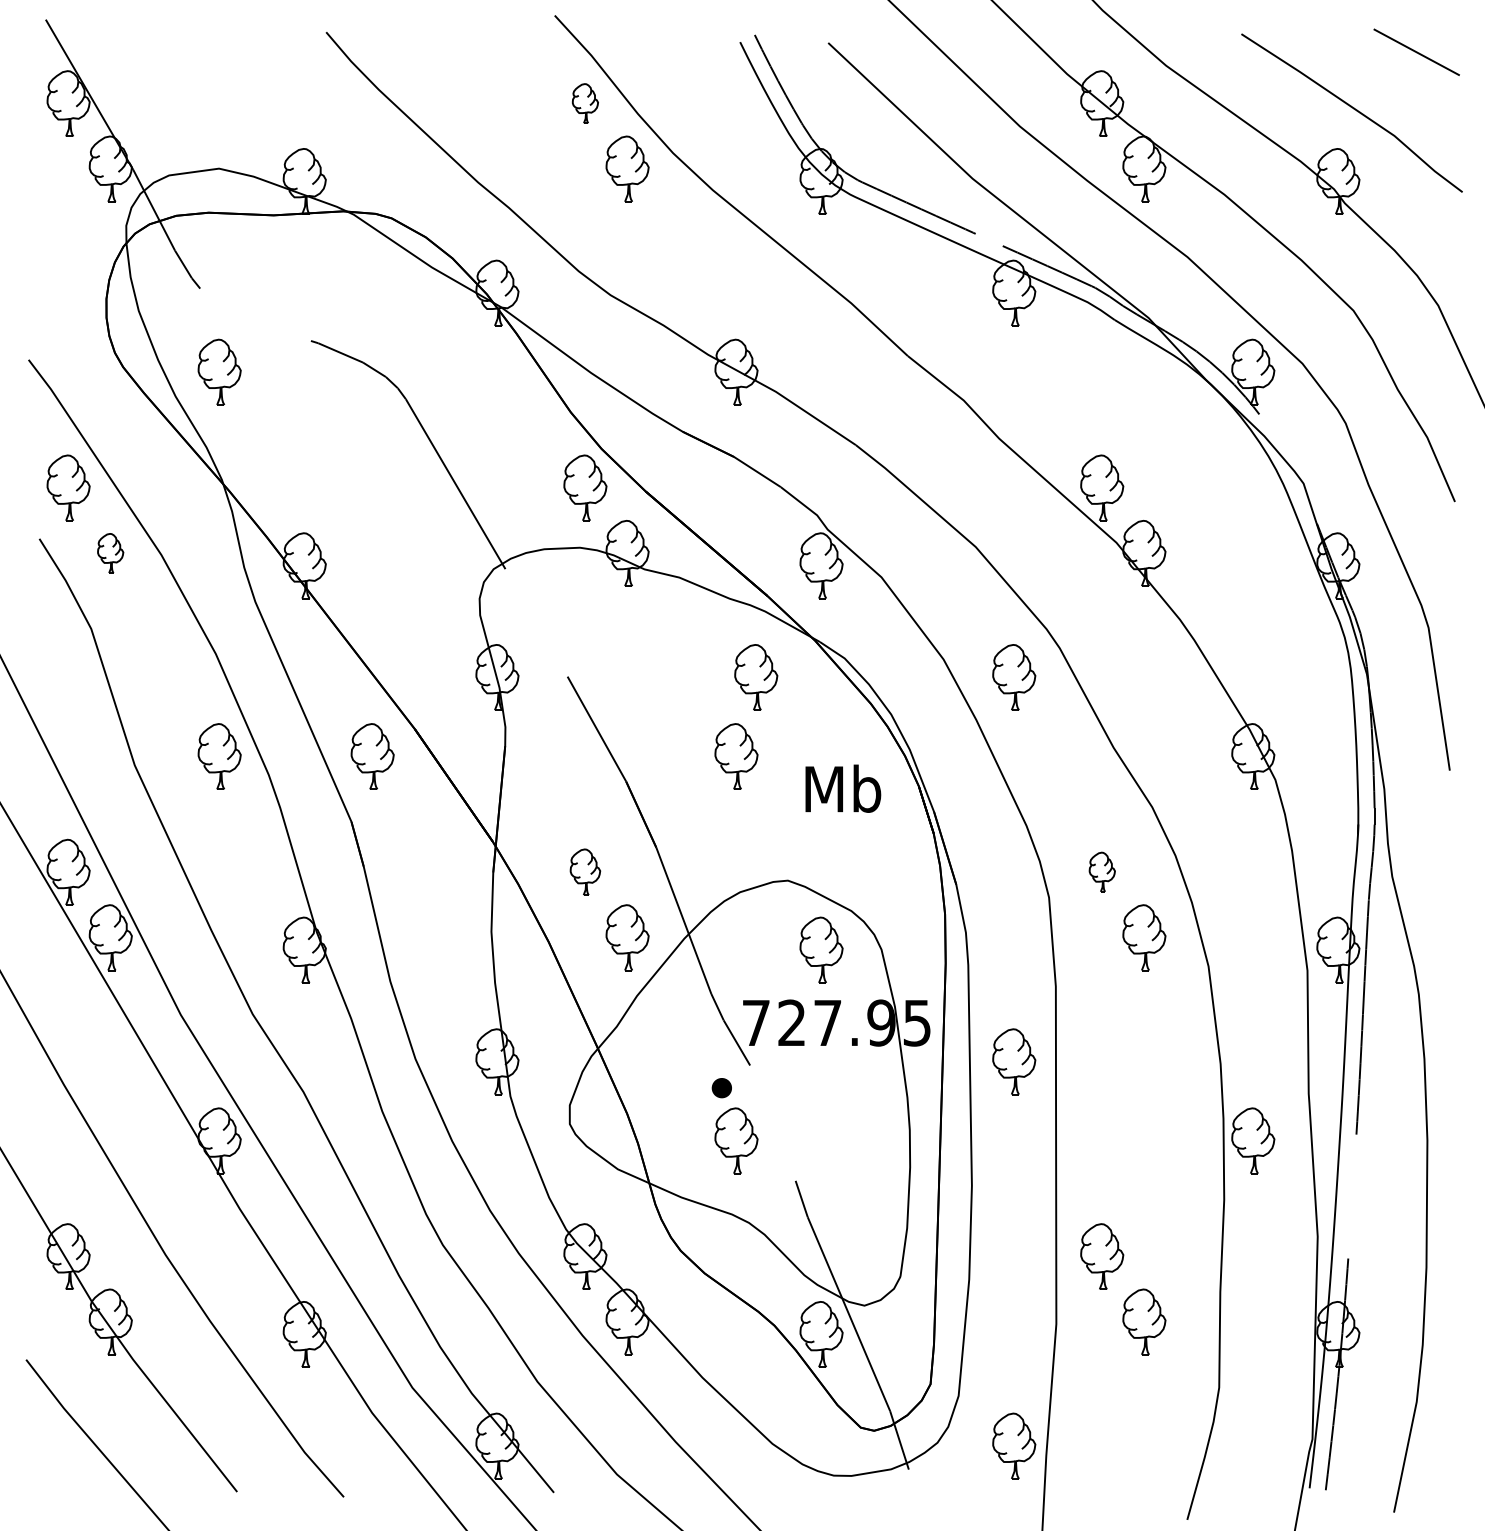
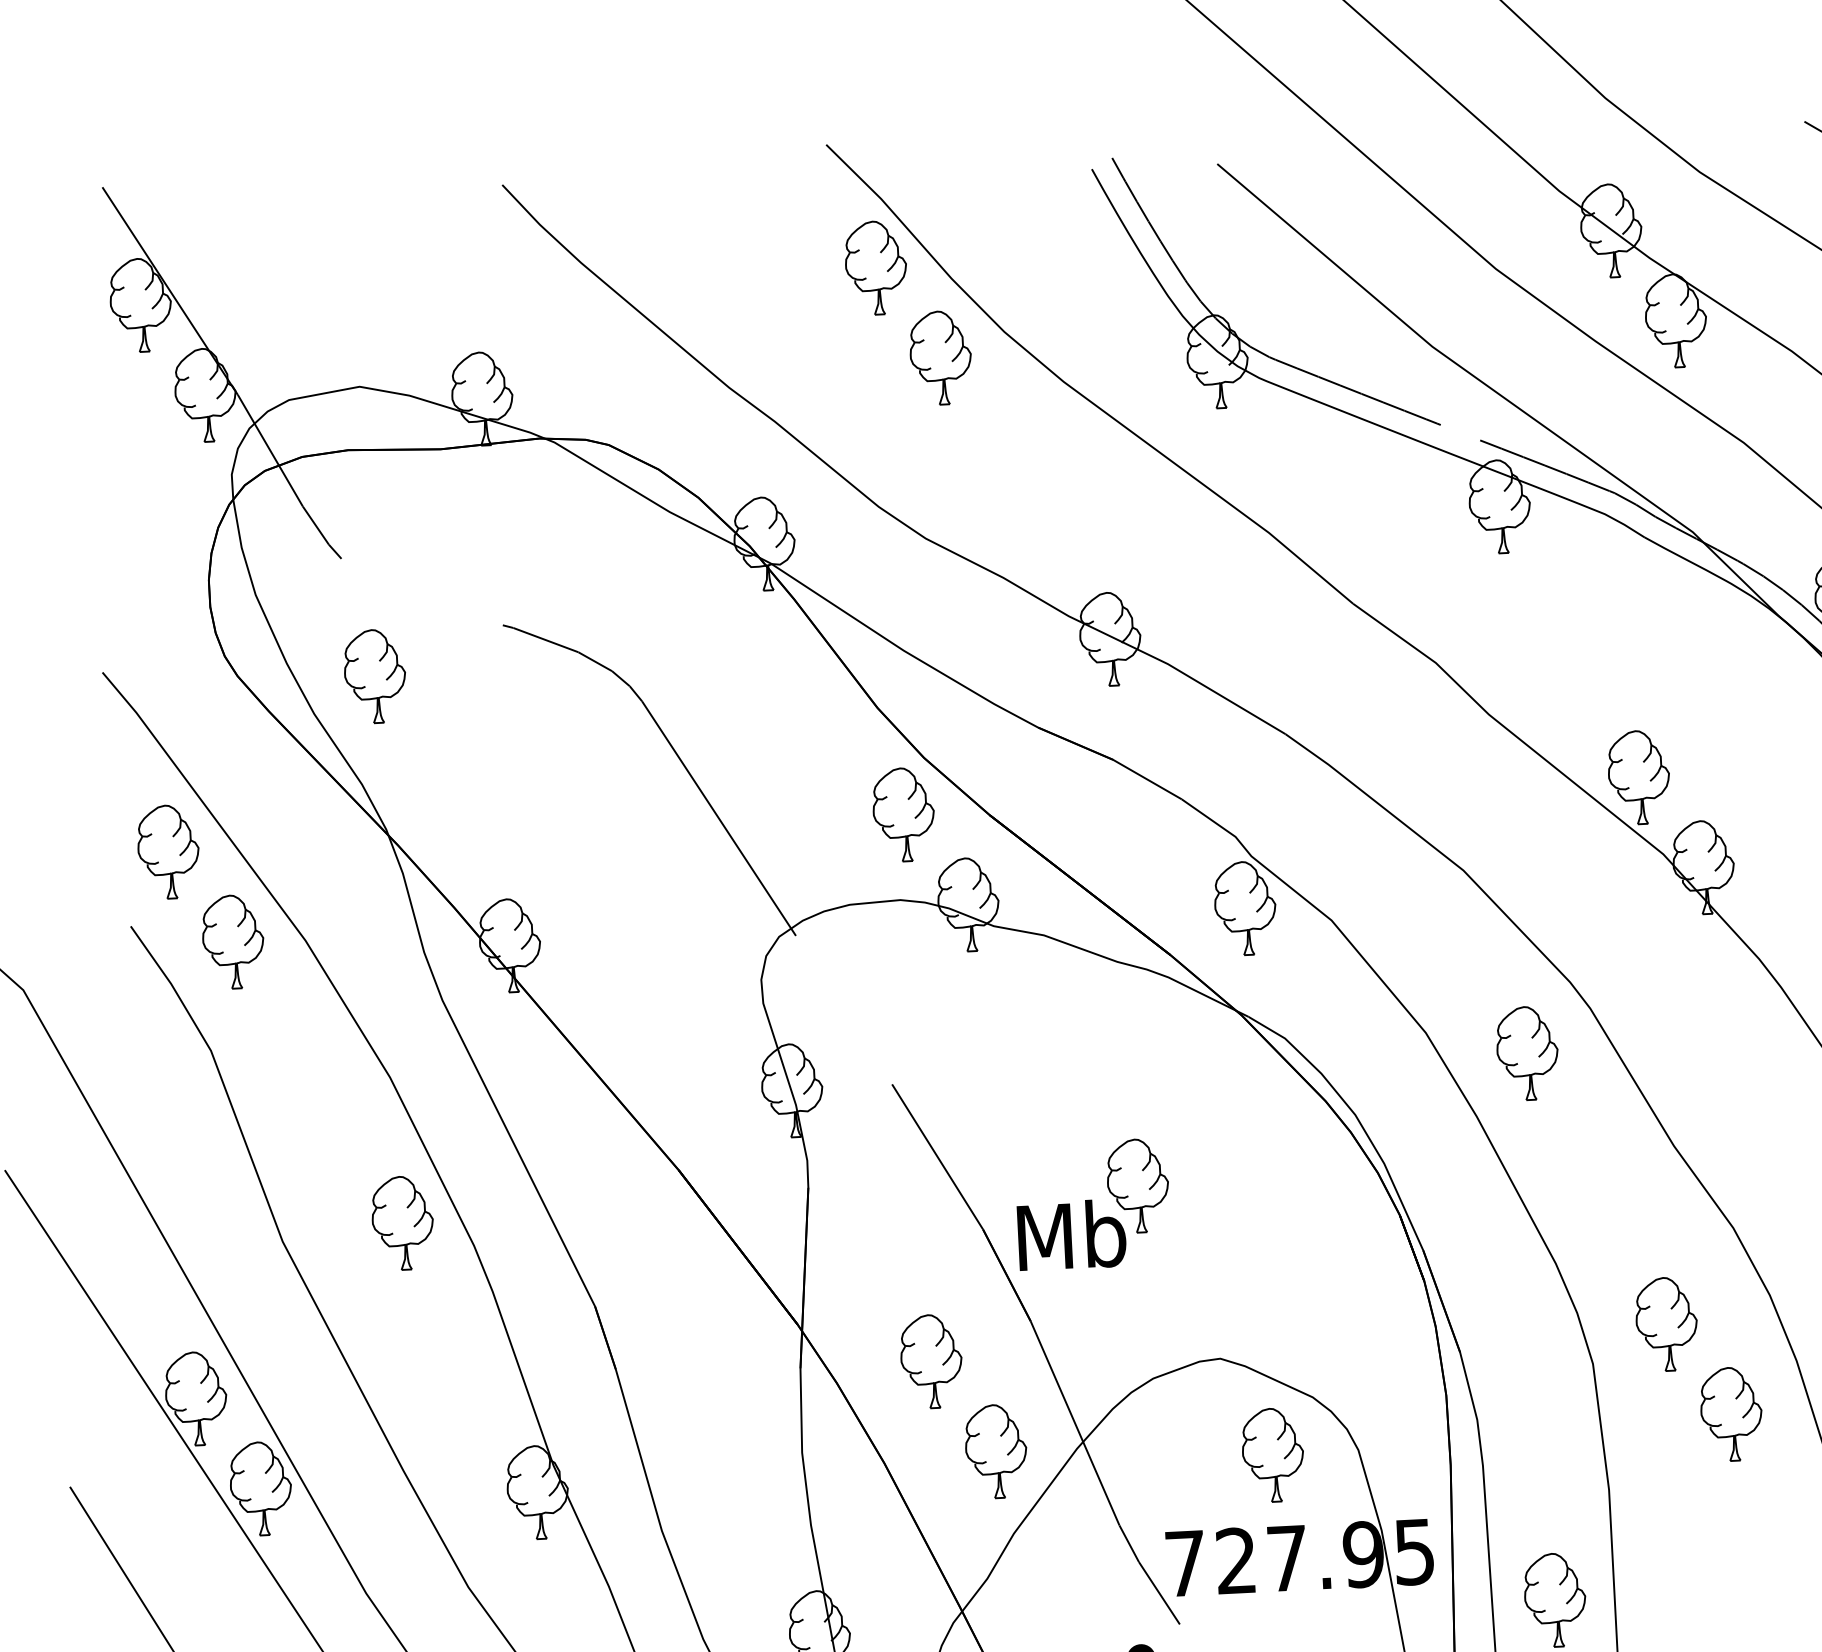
part: (585, 103) -> (876, 267), size x1.67
part: (110, 553) -> (232, 942), size x1.67
part: (756, 677) -> (1160, 1071), removed
part: (372, 756) -> (620, 1212), removed
text: (843, 788) -> (1072, 1234), moved
part: (585, 871) -> (931, 1360), size x1.43
part: (1102, 871) -> (1667, 1323), size x1.67

